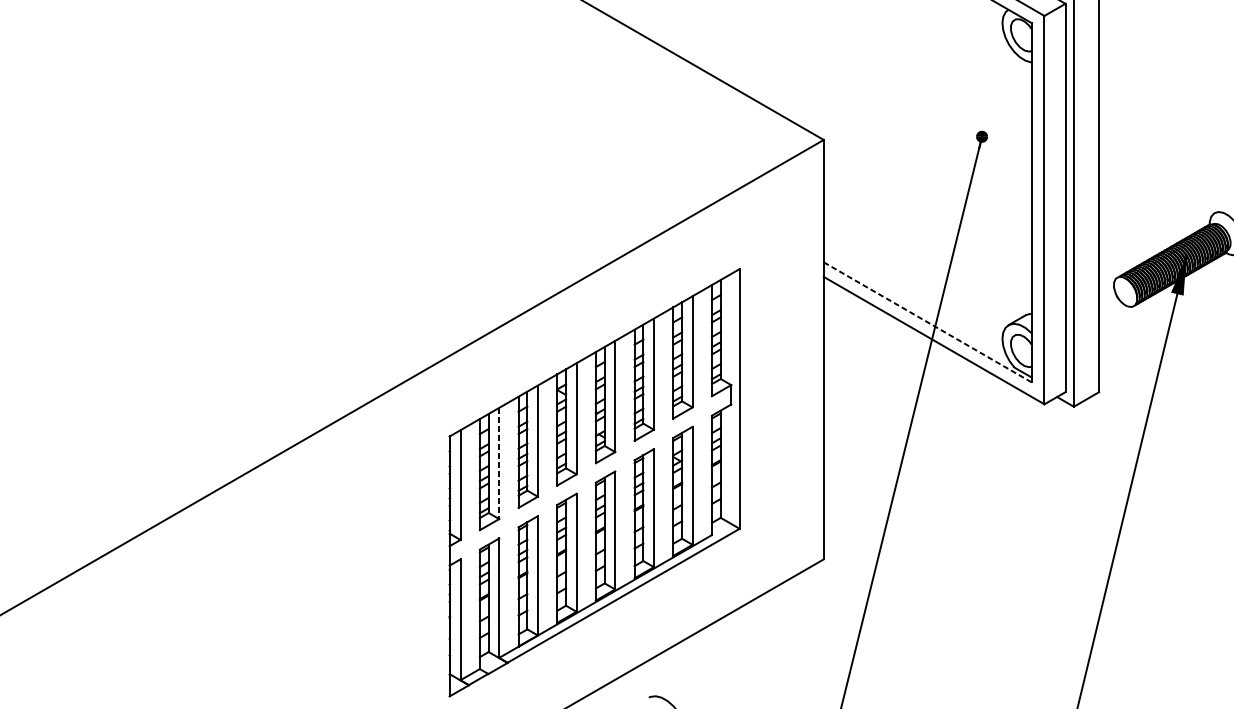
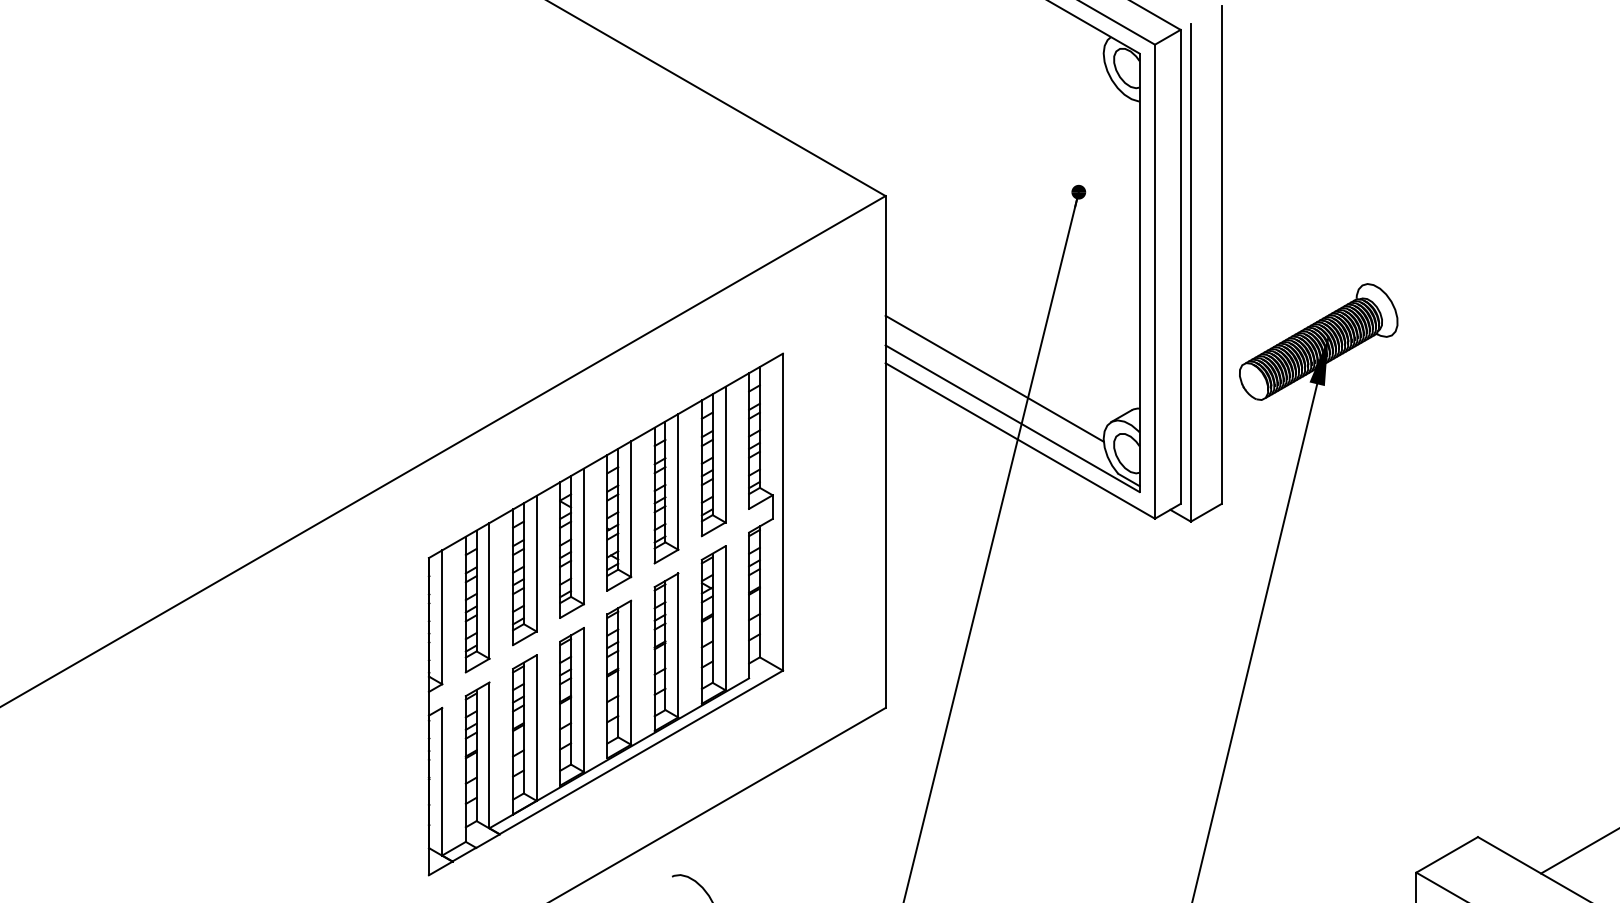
line: (912, 289) -> (994, 378), added
line: (927, 322) -> (1012, 418), dashed -> solid
line: (499, 463) -> (489, 590), dashed -> solid

